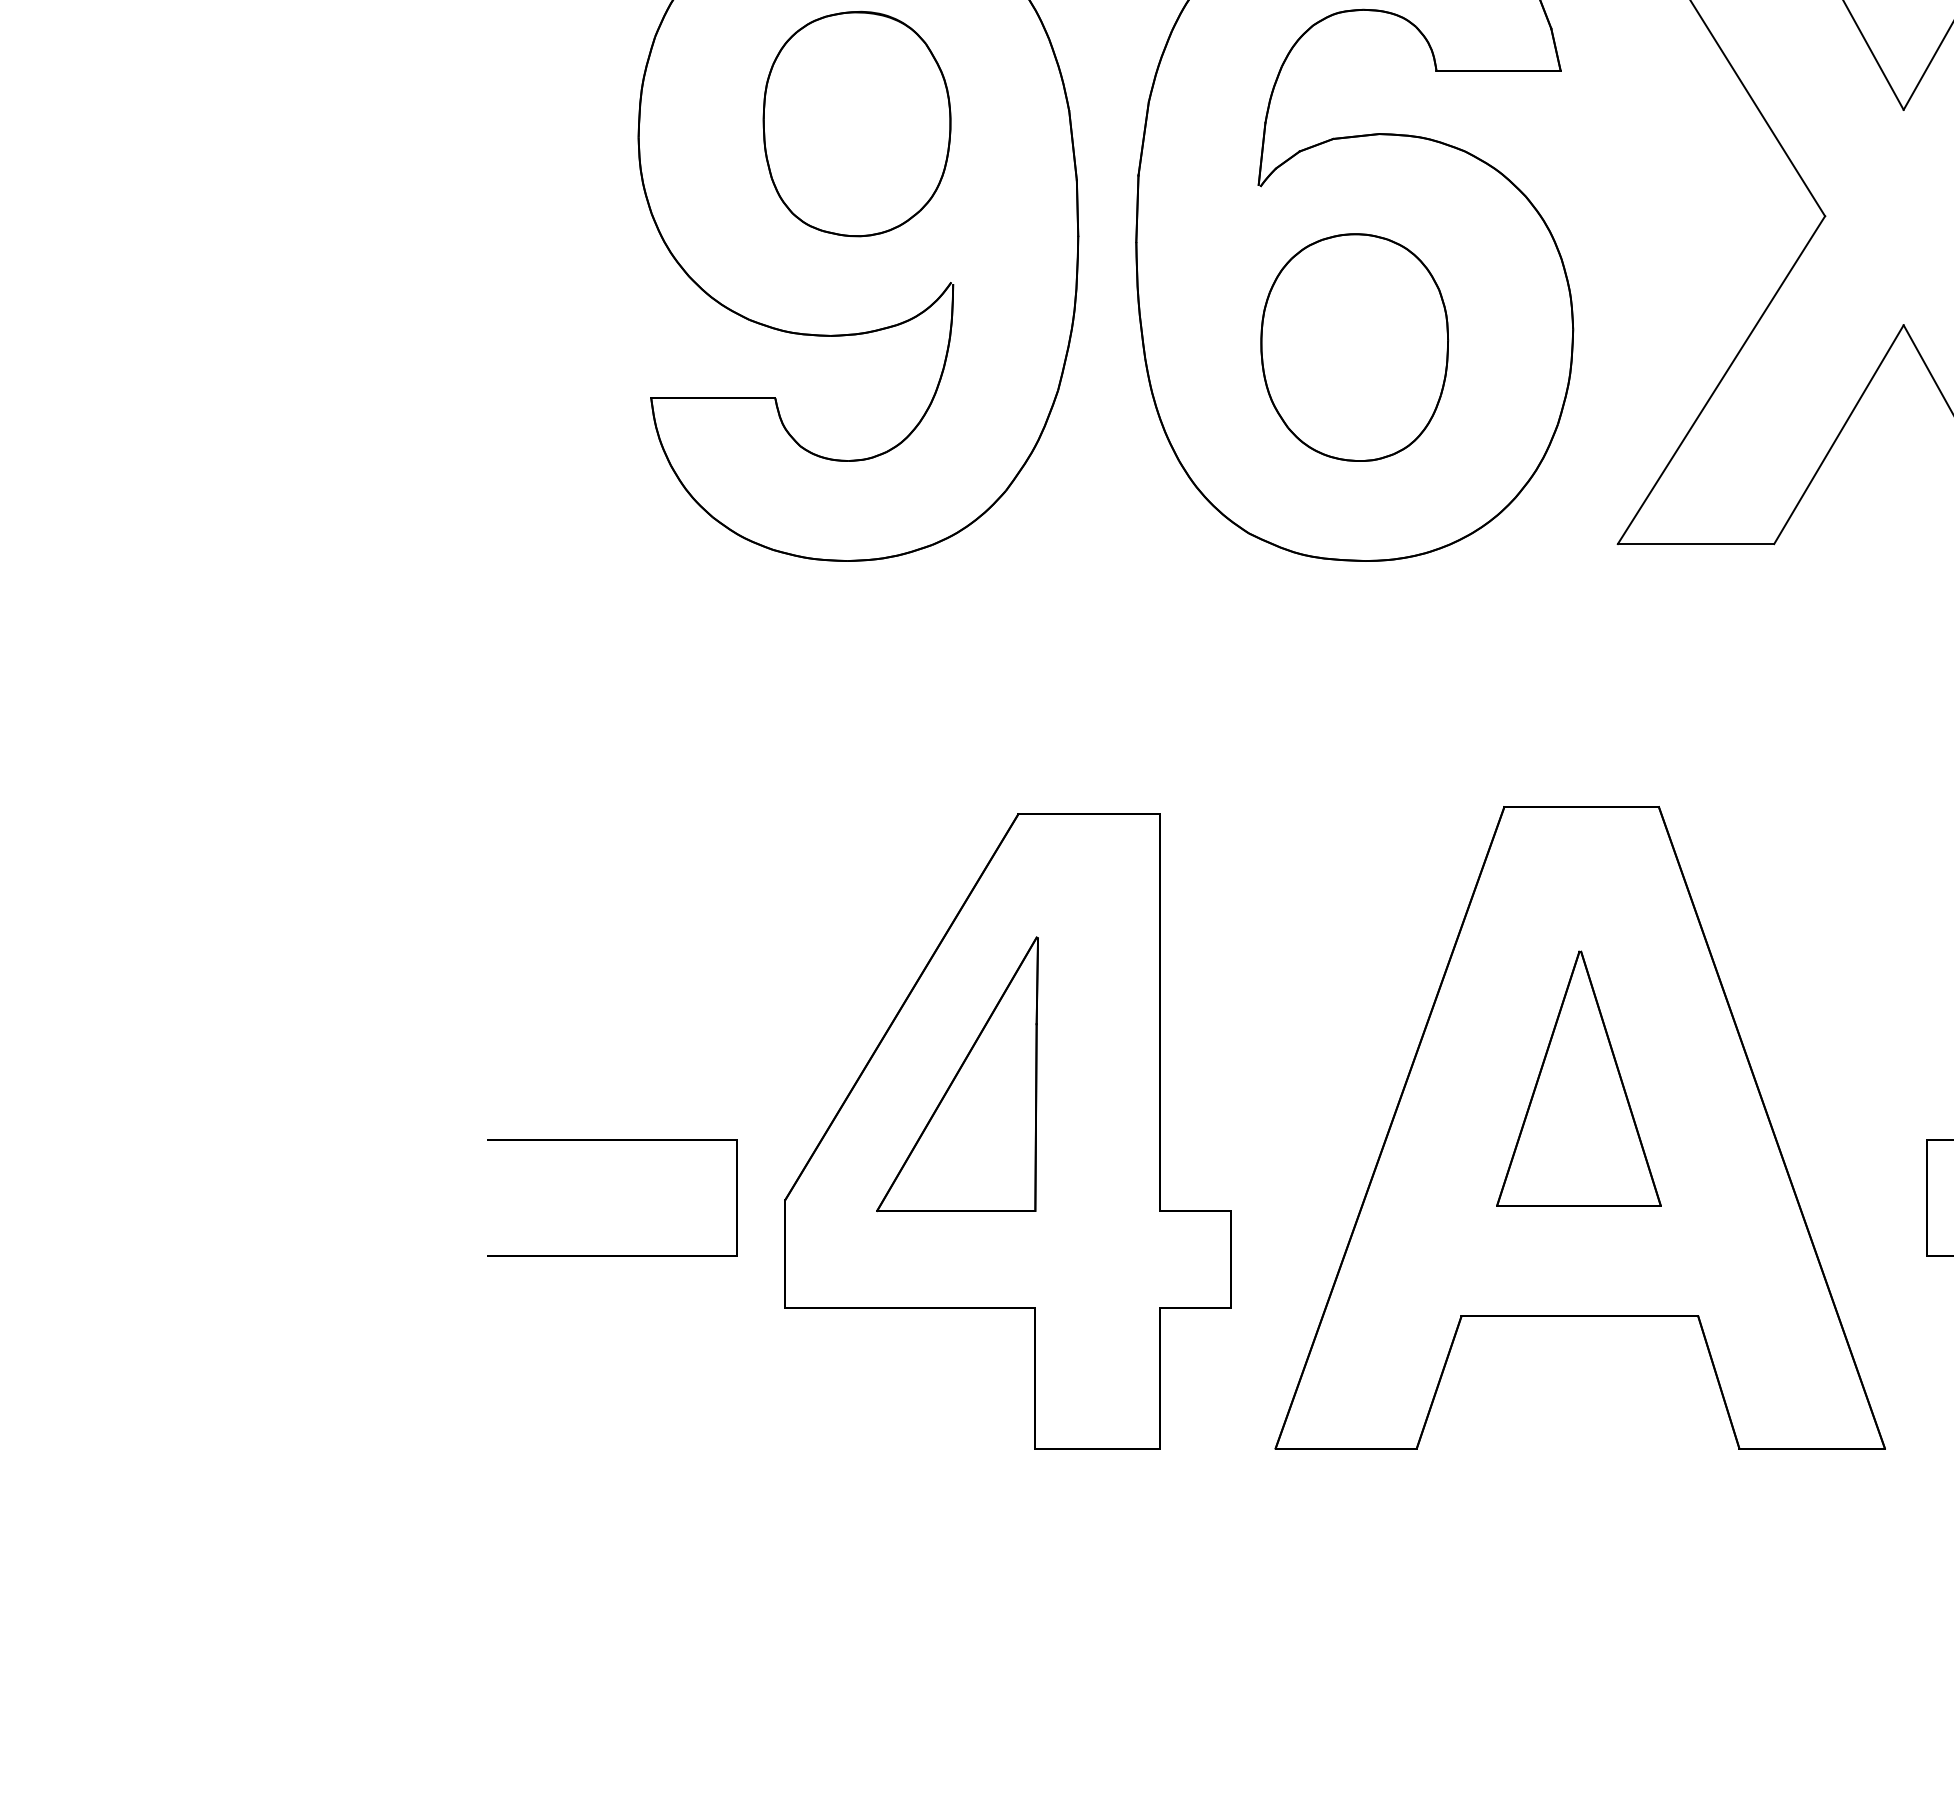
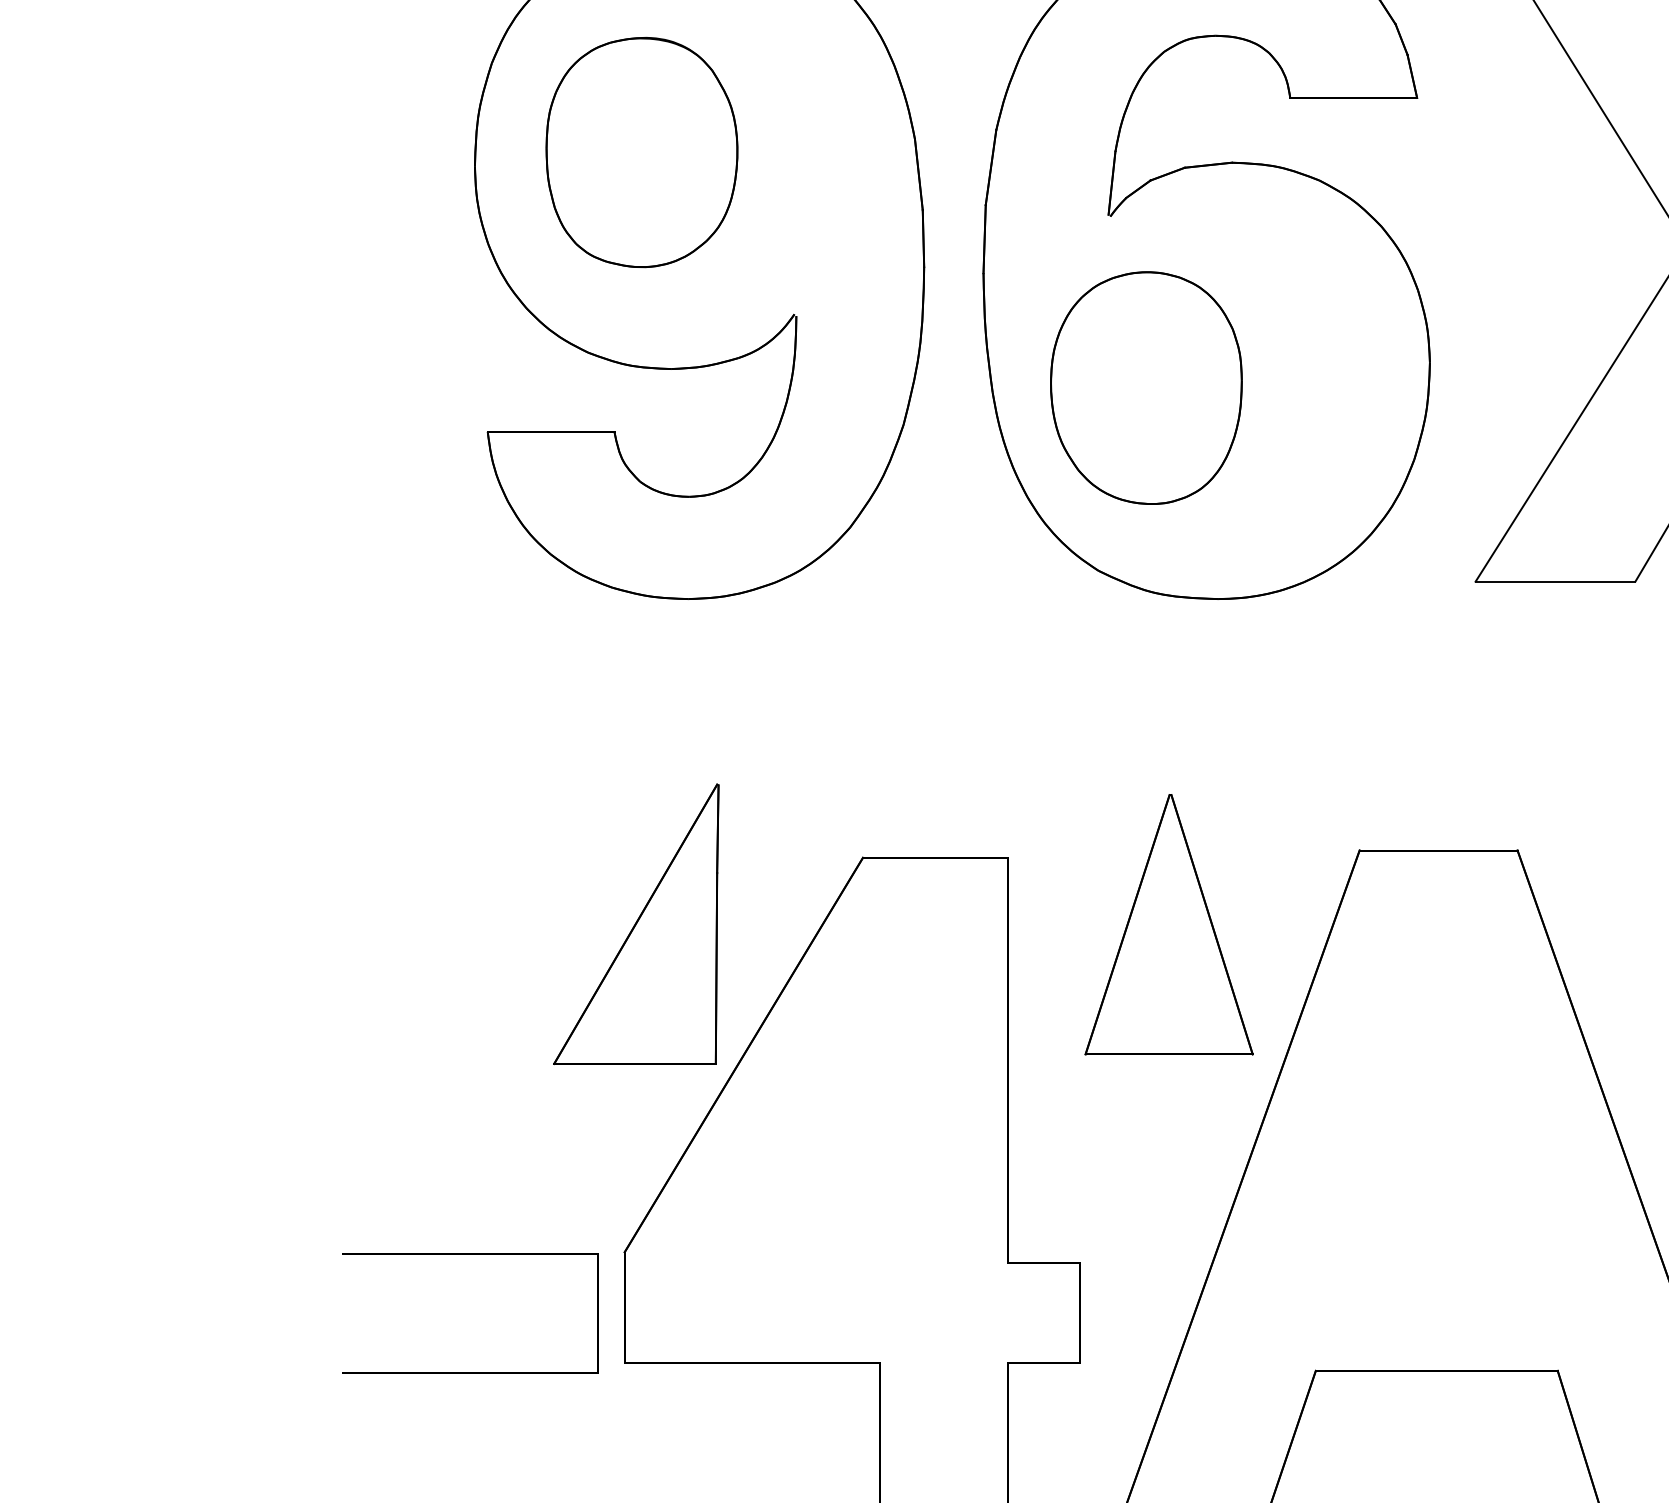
part: (856, 123) -> (641, 151), moved
part: (1354, 347) -> (1146, 388), moved
part: (957, 1074) -> (636, 924), moved
part: (1578, 1078) -> (1168, 924), moved
part: (612, 1140) -> (470, 1254), moved

